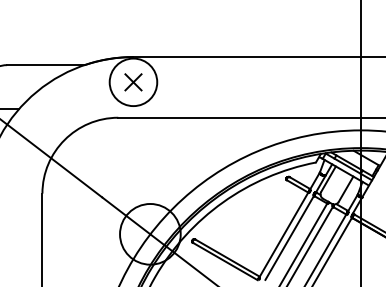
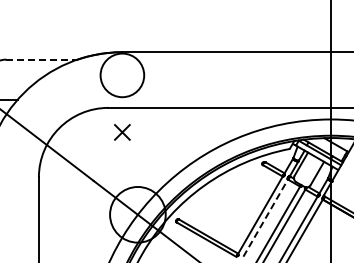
line: (46, 65) -> (42, 59), solid -> dashed
part: (133, 82) -> (122, 132), moved
line: (289, 238) -> (265, 218), solid -> dashed

